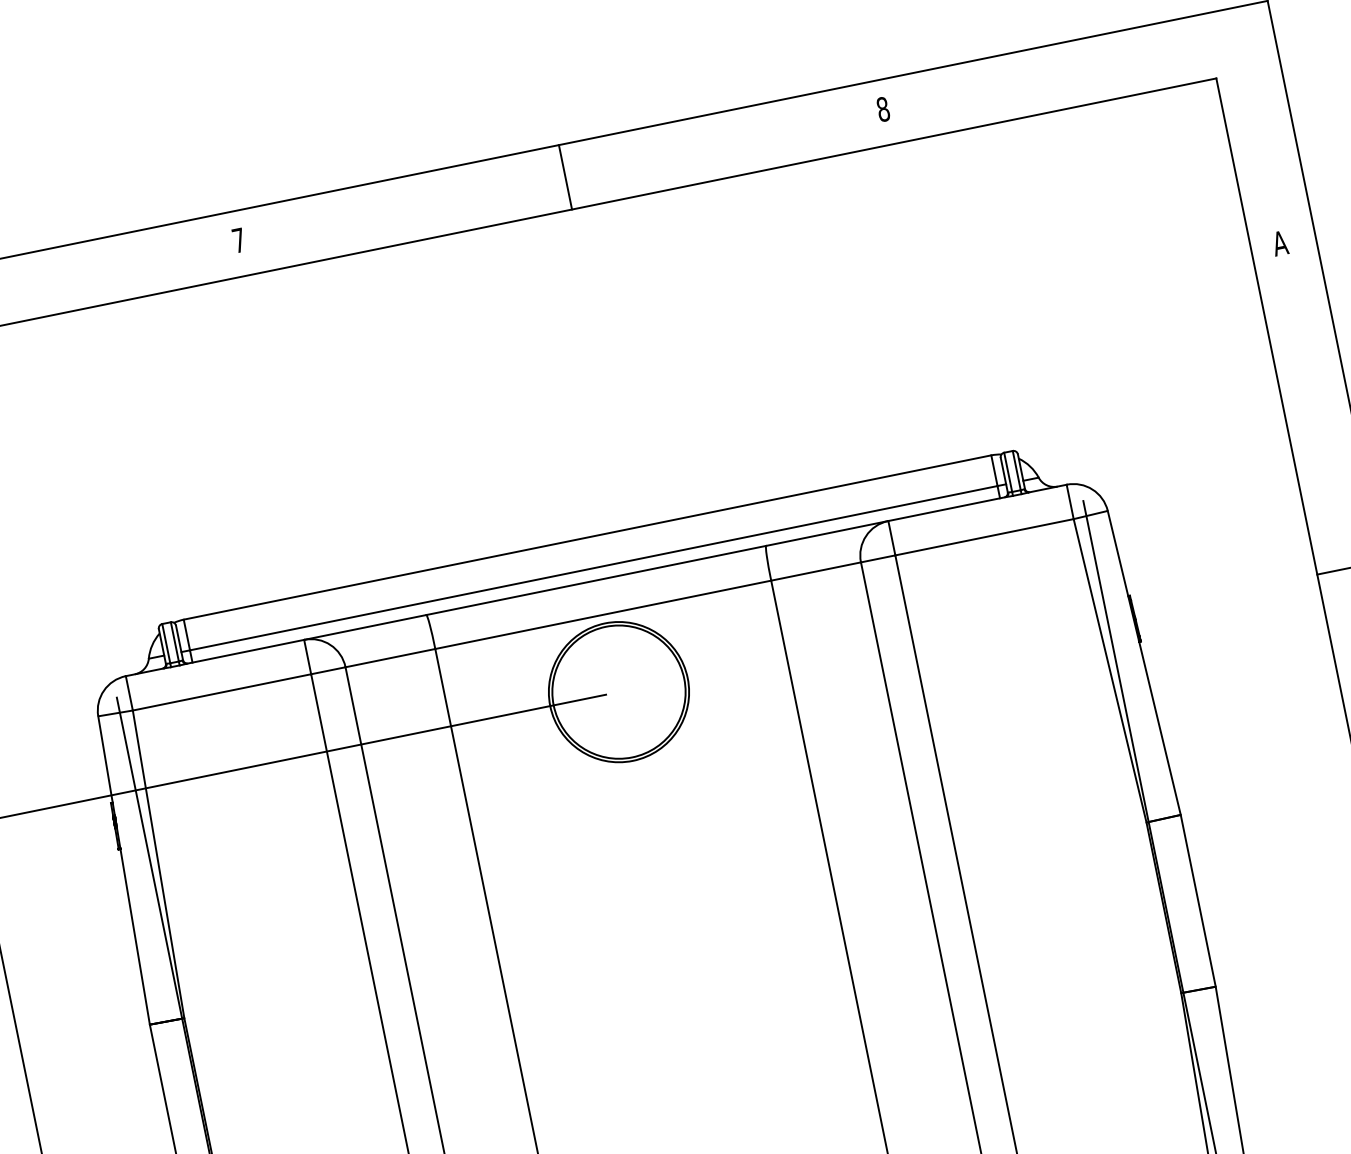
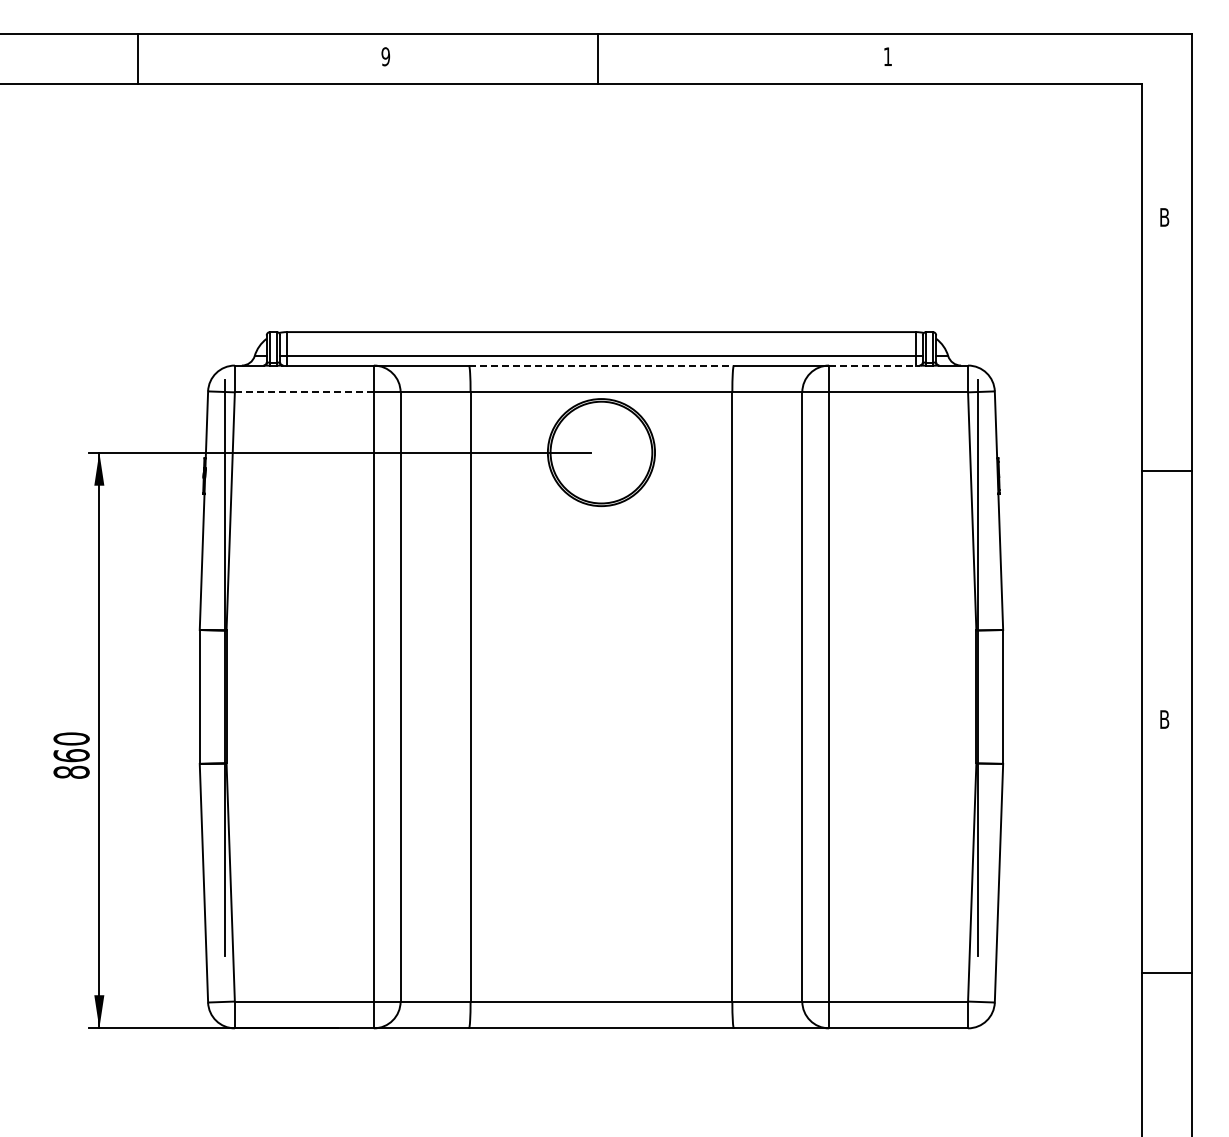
text: (882, 109) -> (887, 56), 8 -> 1
line: (565, 177) -> (597, 59), moved
text: (238, 240) -> (385, 56), 7 -> 9
text: (1280, 243) -> (1164, 217), A -> B
line: (946, 509) -> (874, 365), solid -> dashed
line: (596, 580) -> (601, 365), solid -> dashed
line: (220, 692) -> (303, 392), solid -> dashed

